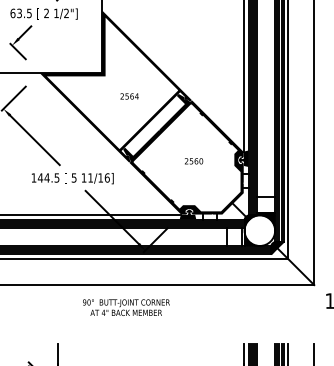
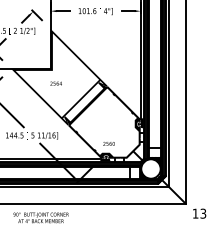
text: (128, 96) -> (55, 83), moved
text: (193, 160) -> (108, 143), moved
text: (125, 307) -> (40, 217), moved

